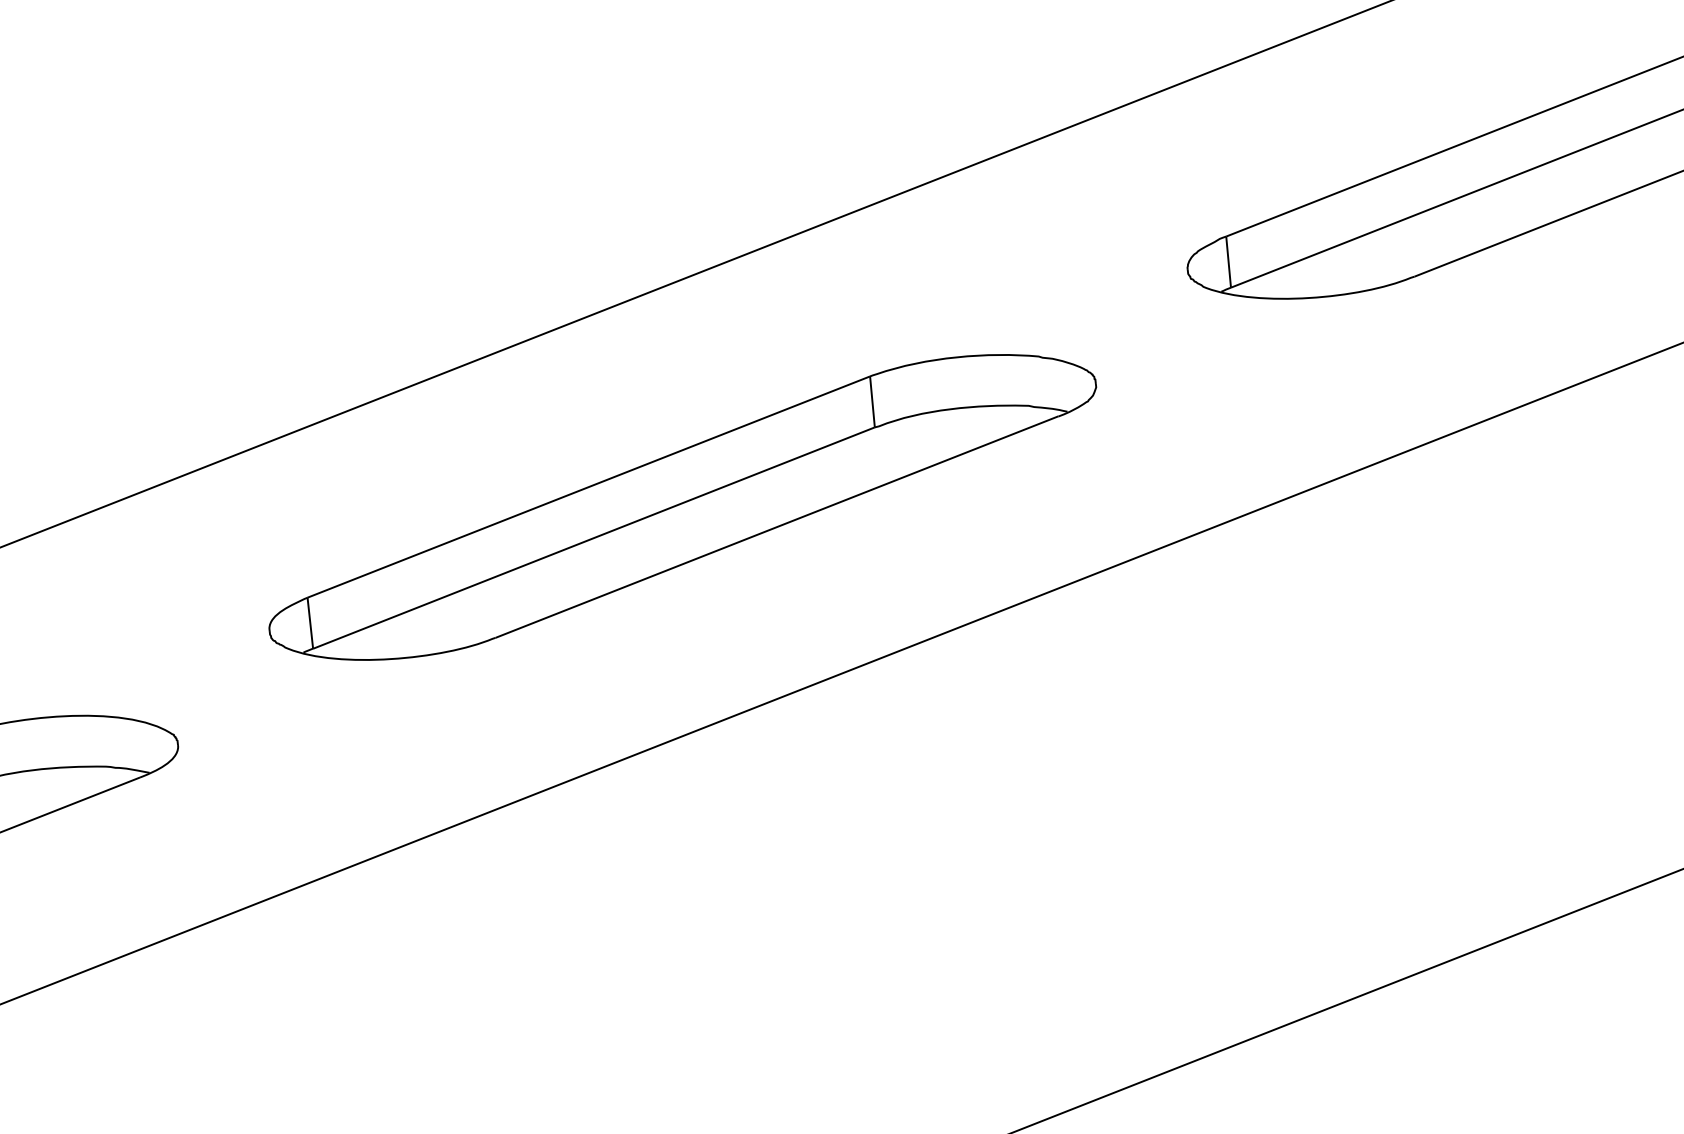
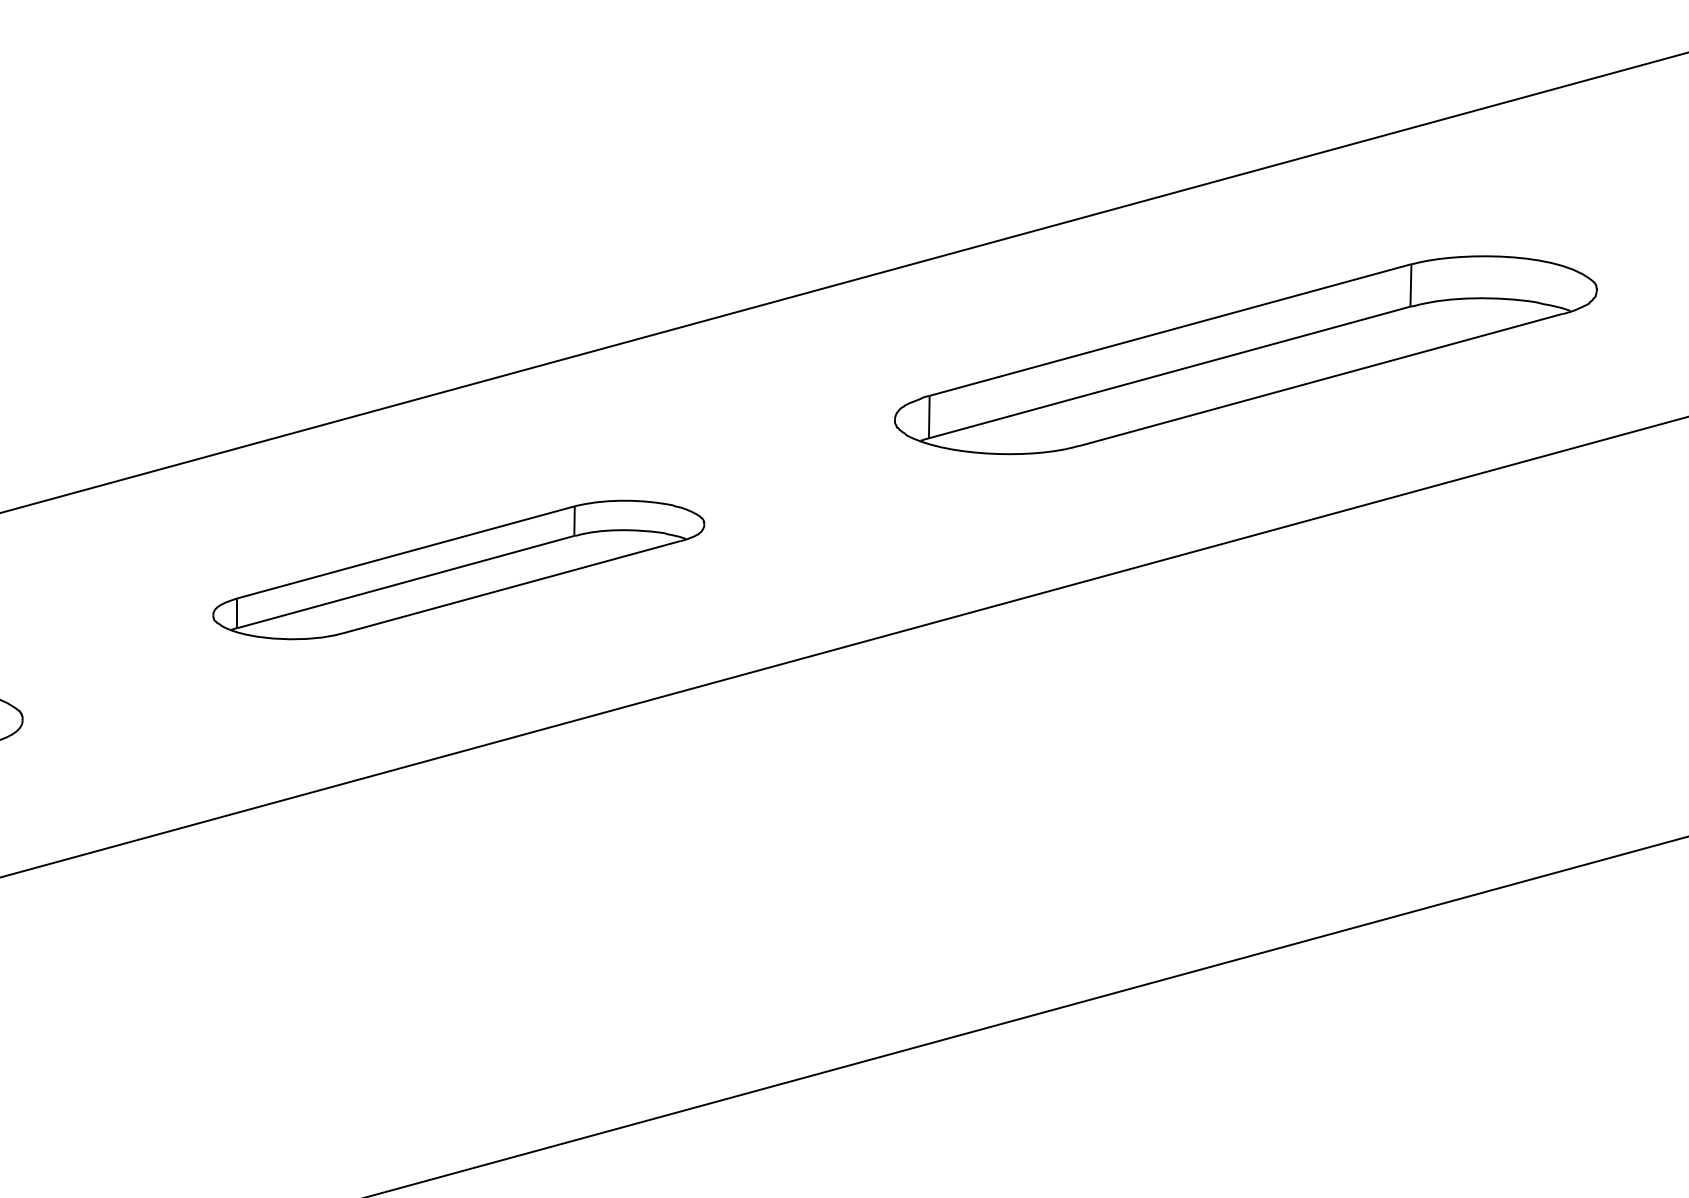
part: (682, 506) -> (458, 569), size x0.7

